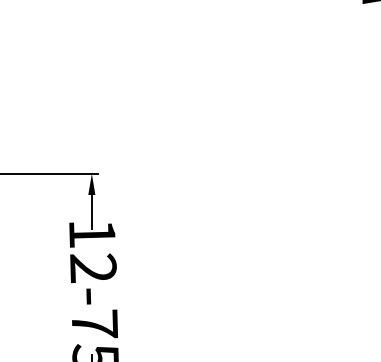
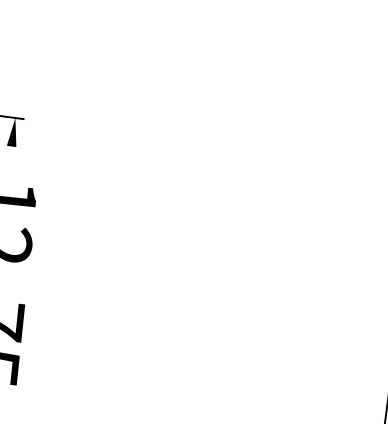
line: (91, 211) -> (8, 168), removed

